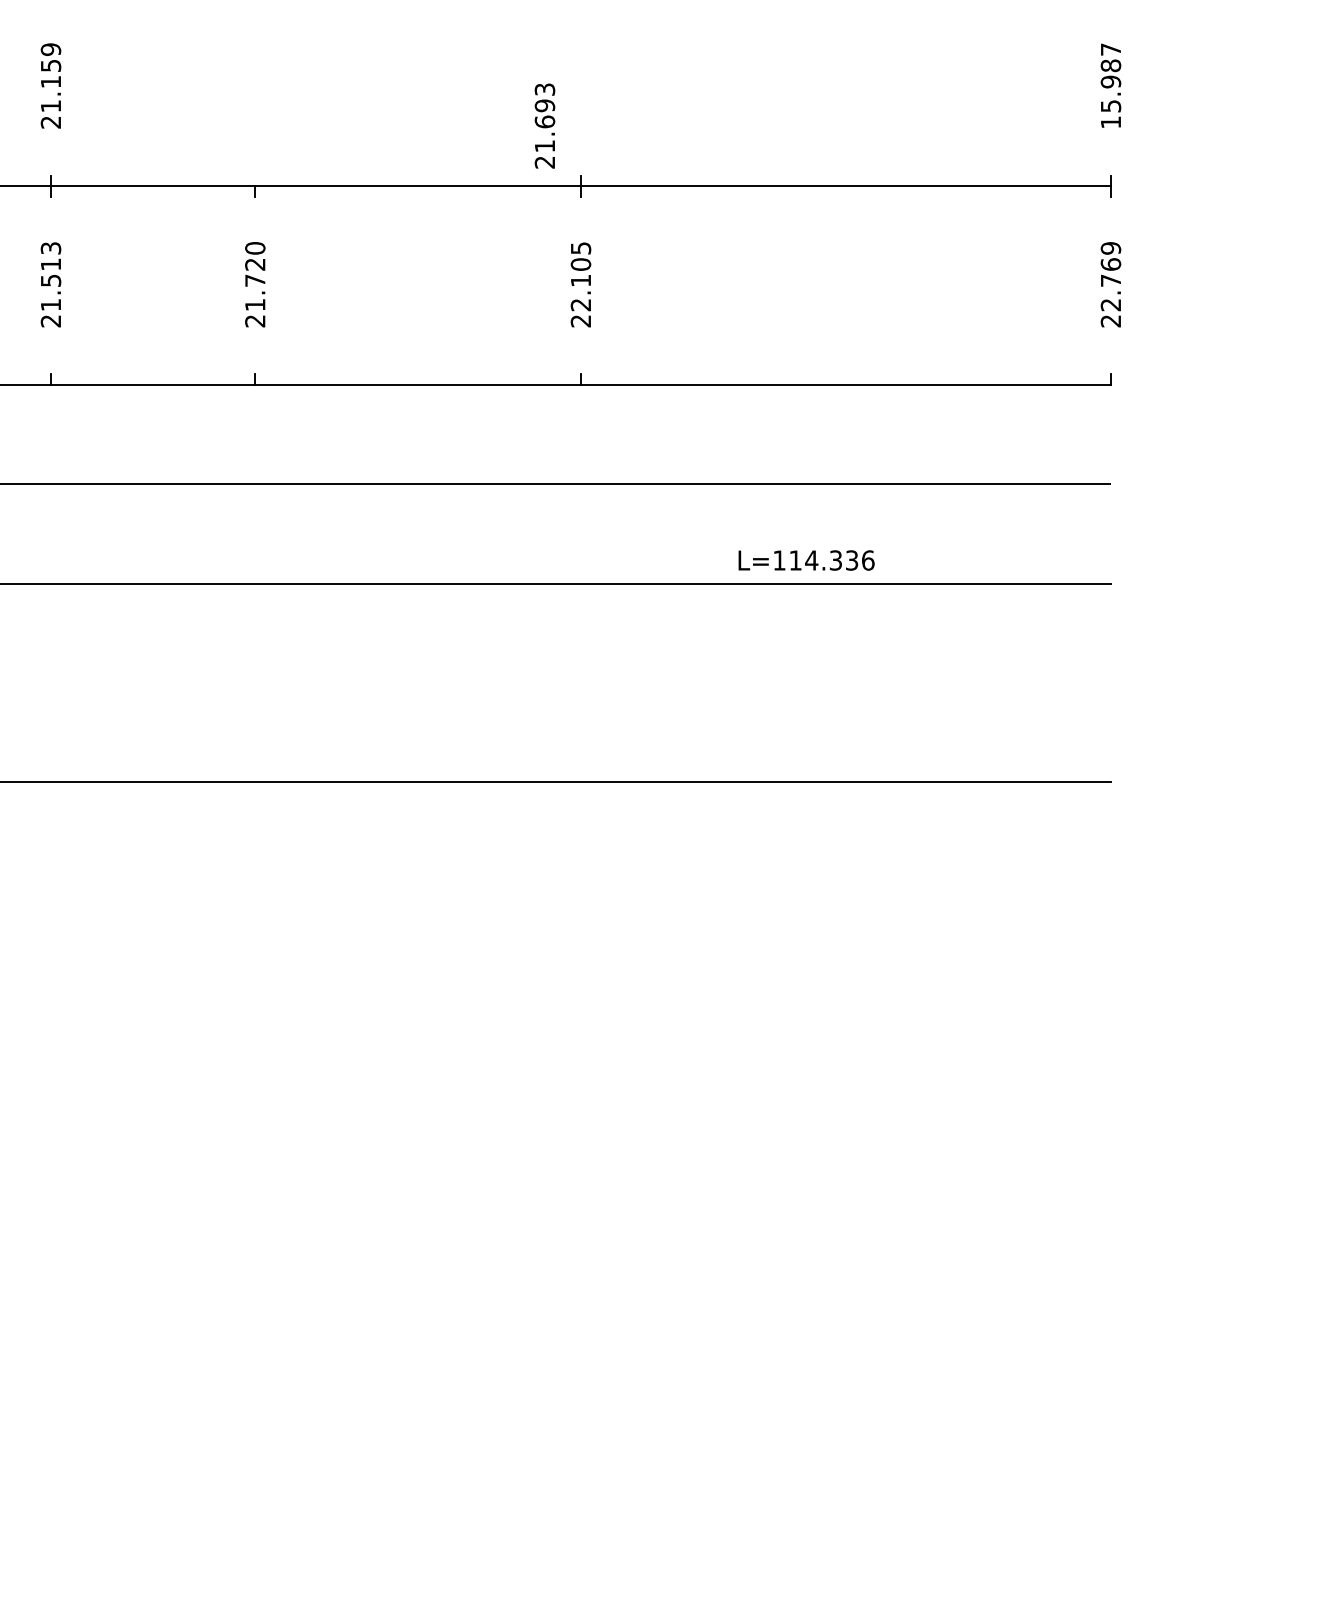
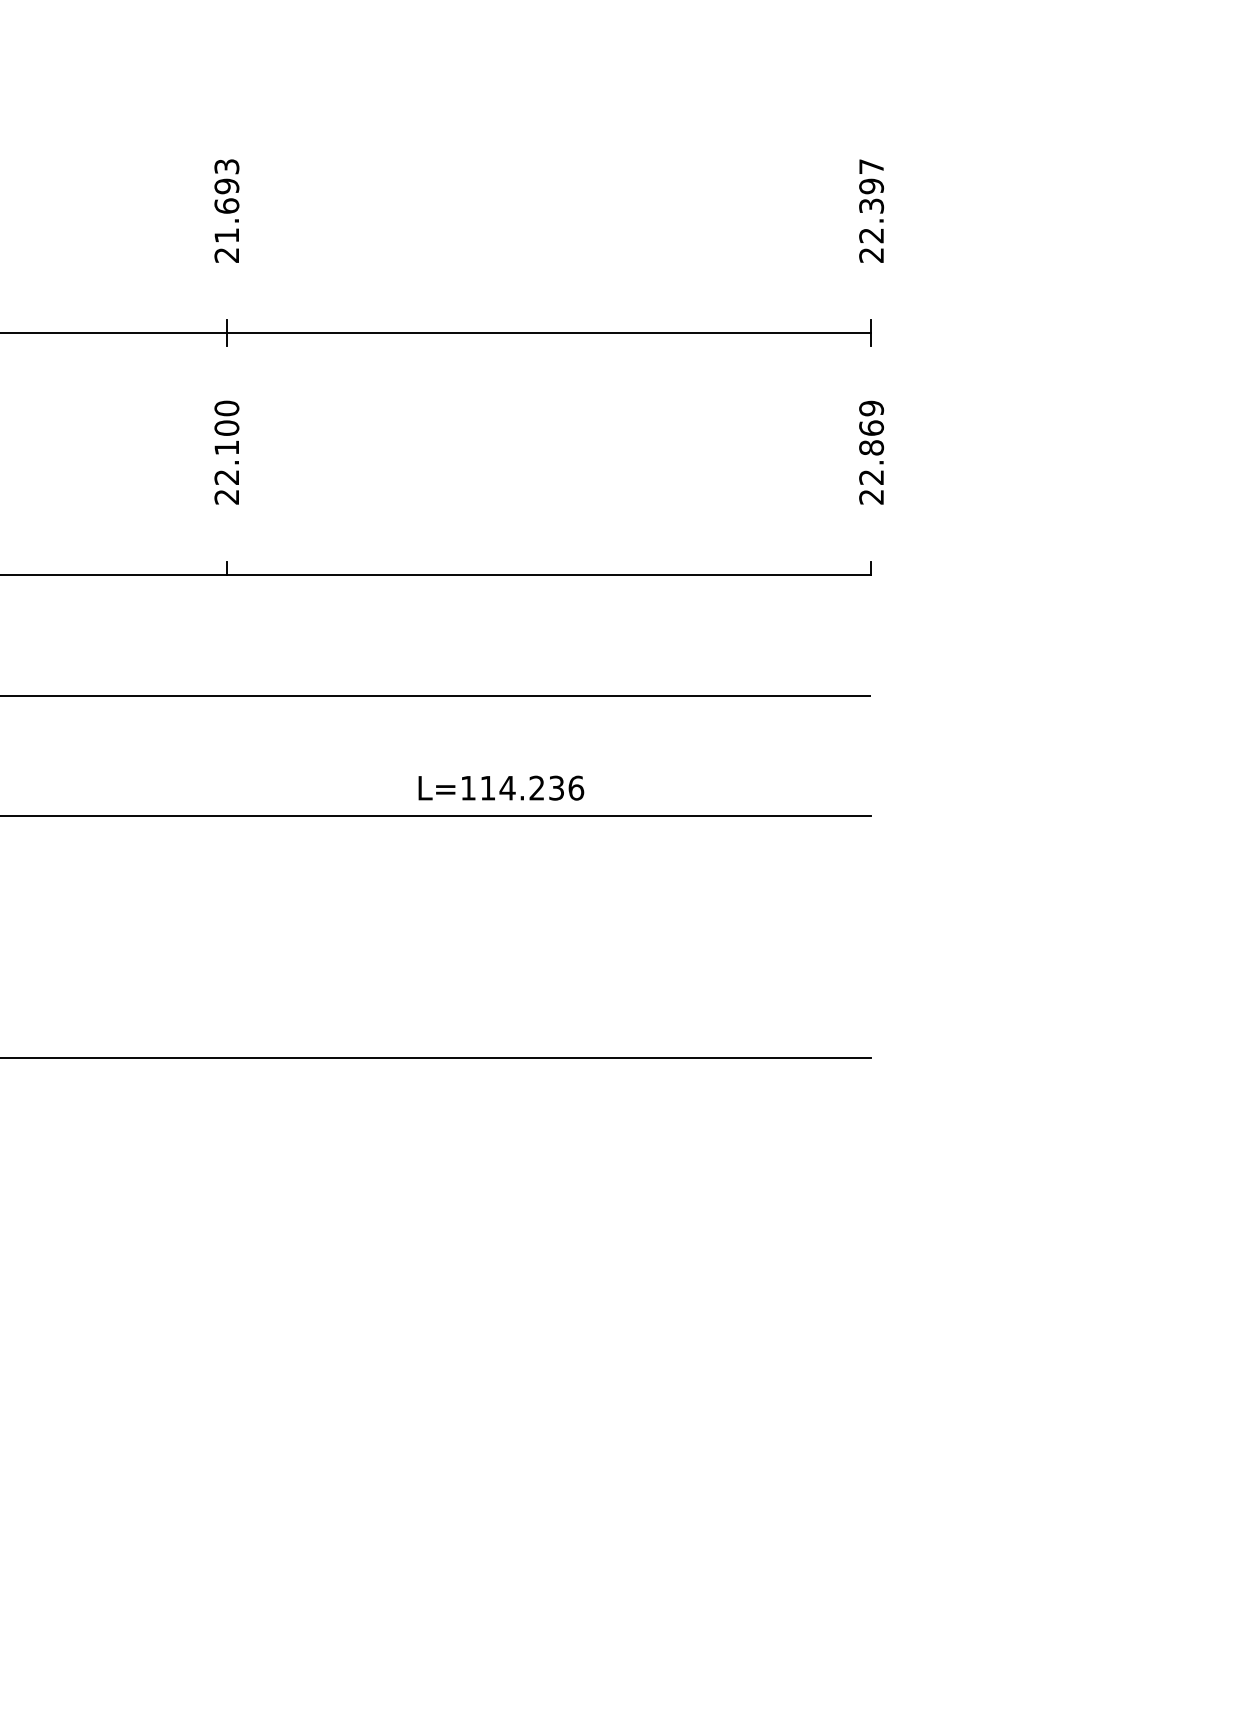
text: (1110, 93) -> (870, 220), 15.987 -> 22.397
text: (544, 125) -> (226, 210), moved
text: (580, 248) -> (226, 408), 22.105 -> 22.100
text: (1110, 280) -> (870, 447), 22.769 -> 22.869
text: (835, 560) -> (536, 788), L=114.336 -> L=114.236

